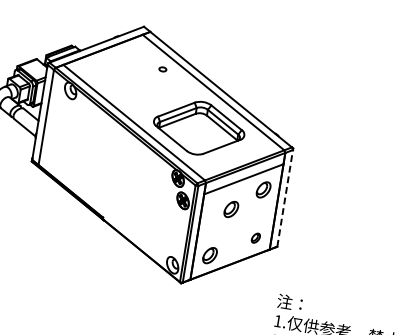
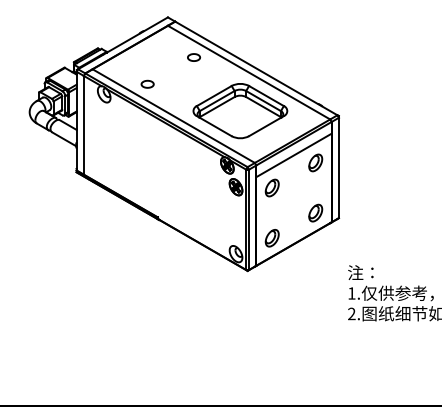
part: (162, 69) -> (193, 57), size x1.67
part: (114, 87) -> (147, 83), added
line: (284, 197) -> (338, 167), dashed -> solid
part: (230, 208) -> (271, 187), moved
part: (255, 237) -> (315, 212), size x1.67

